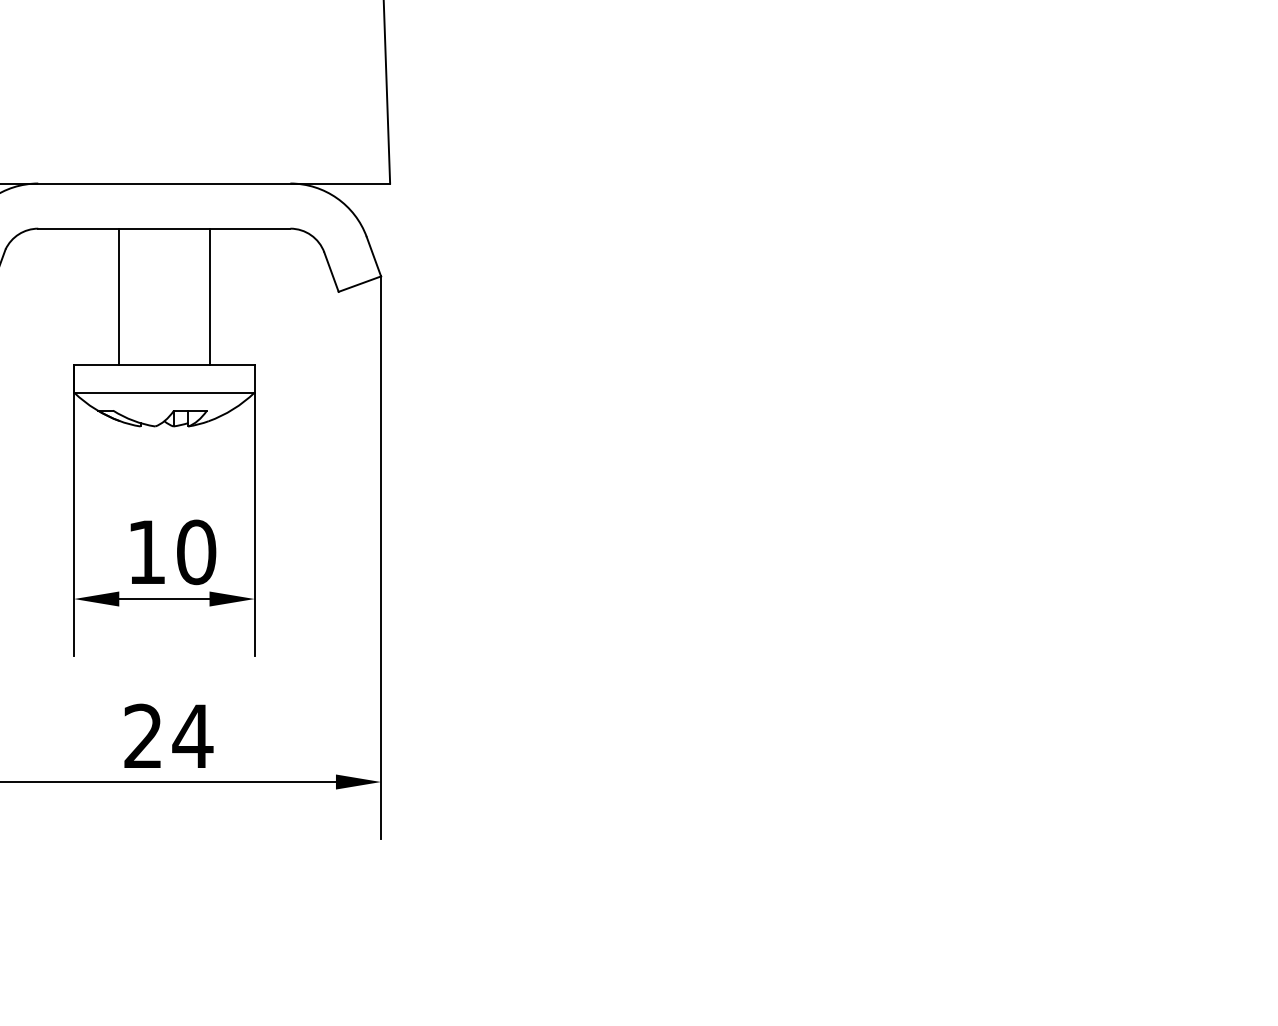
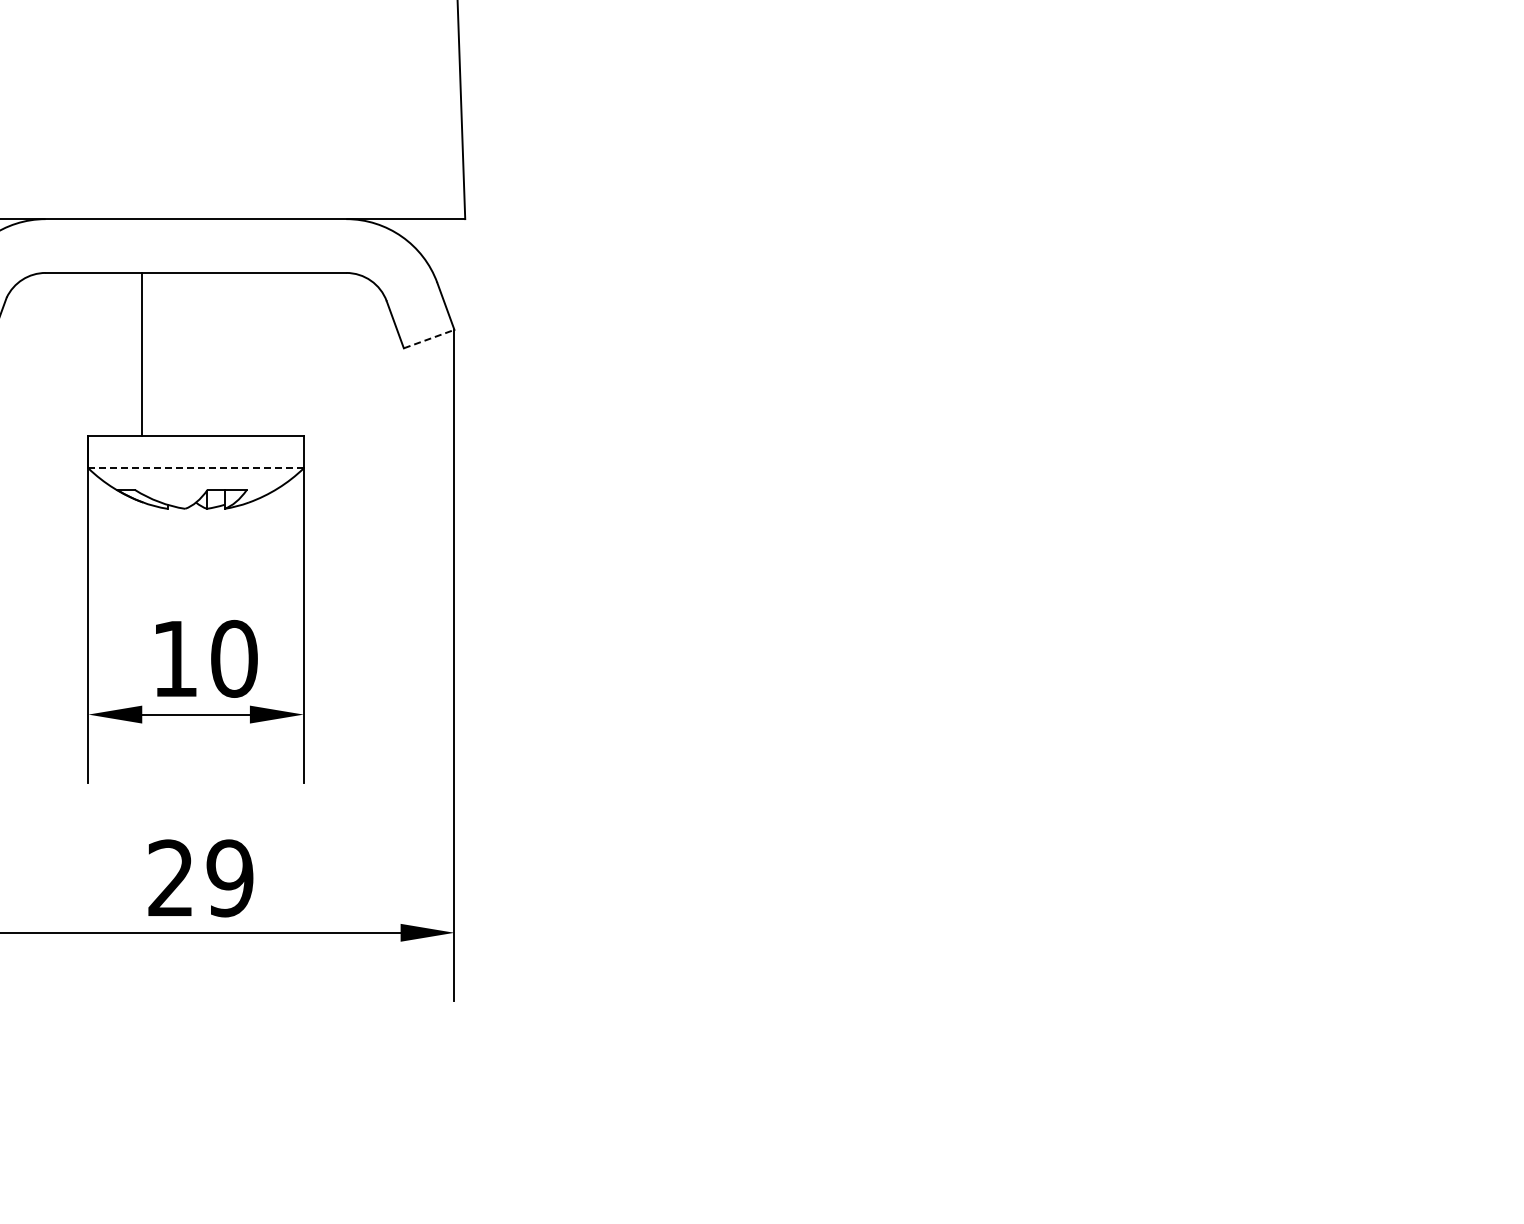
line: (360, 284) -> (429, 339), solid -> dashed
line: (209, 297) -> (249, 354), removed
line: (164, 392) -> (196, 468), solid -> dashed
text: (192, 736) -> (229, 878), 24 -> 29

